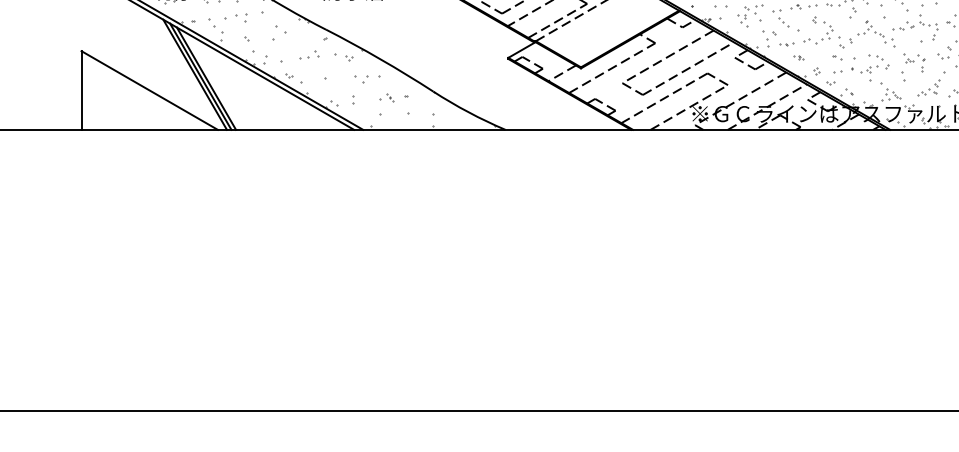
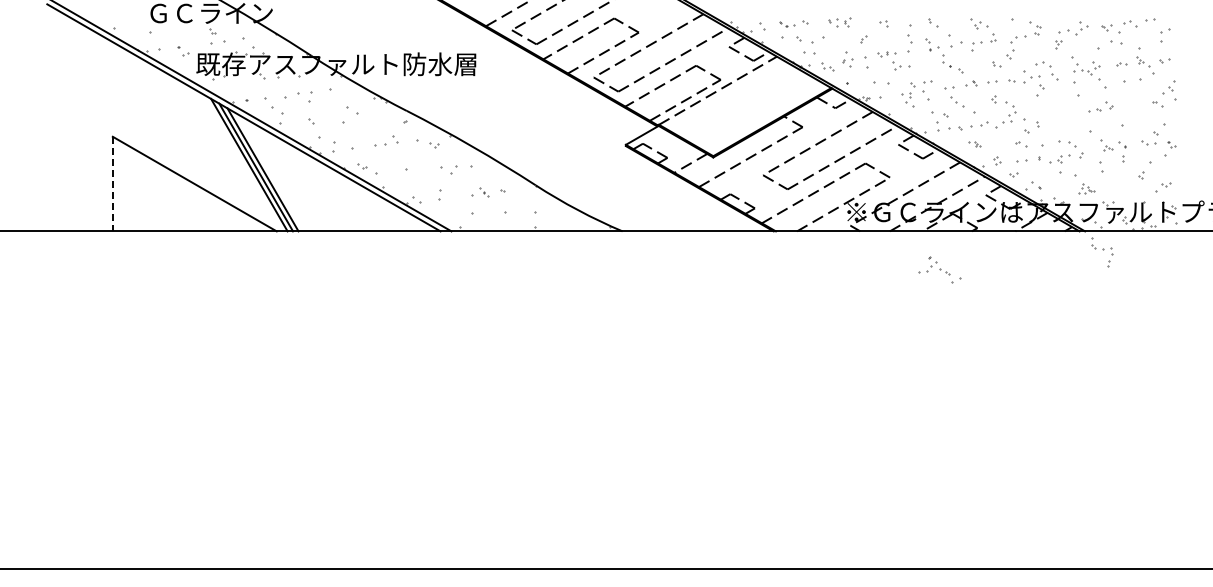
part: (928, 27) -> (1102, 252), moved
part: (874, 31) -> (939, 269), moved
part: (786, 43) -> (960, 127), size x1.4
line: (81, 90) -> (112, 184), solid -> dashed
part: (927, 92) -> (1129, 186), removed
part: (891, 94) -> (1086, 188), size x0.7

